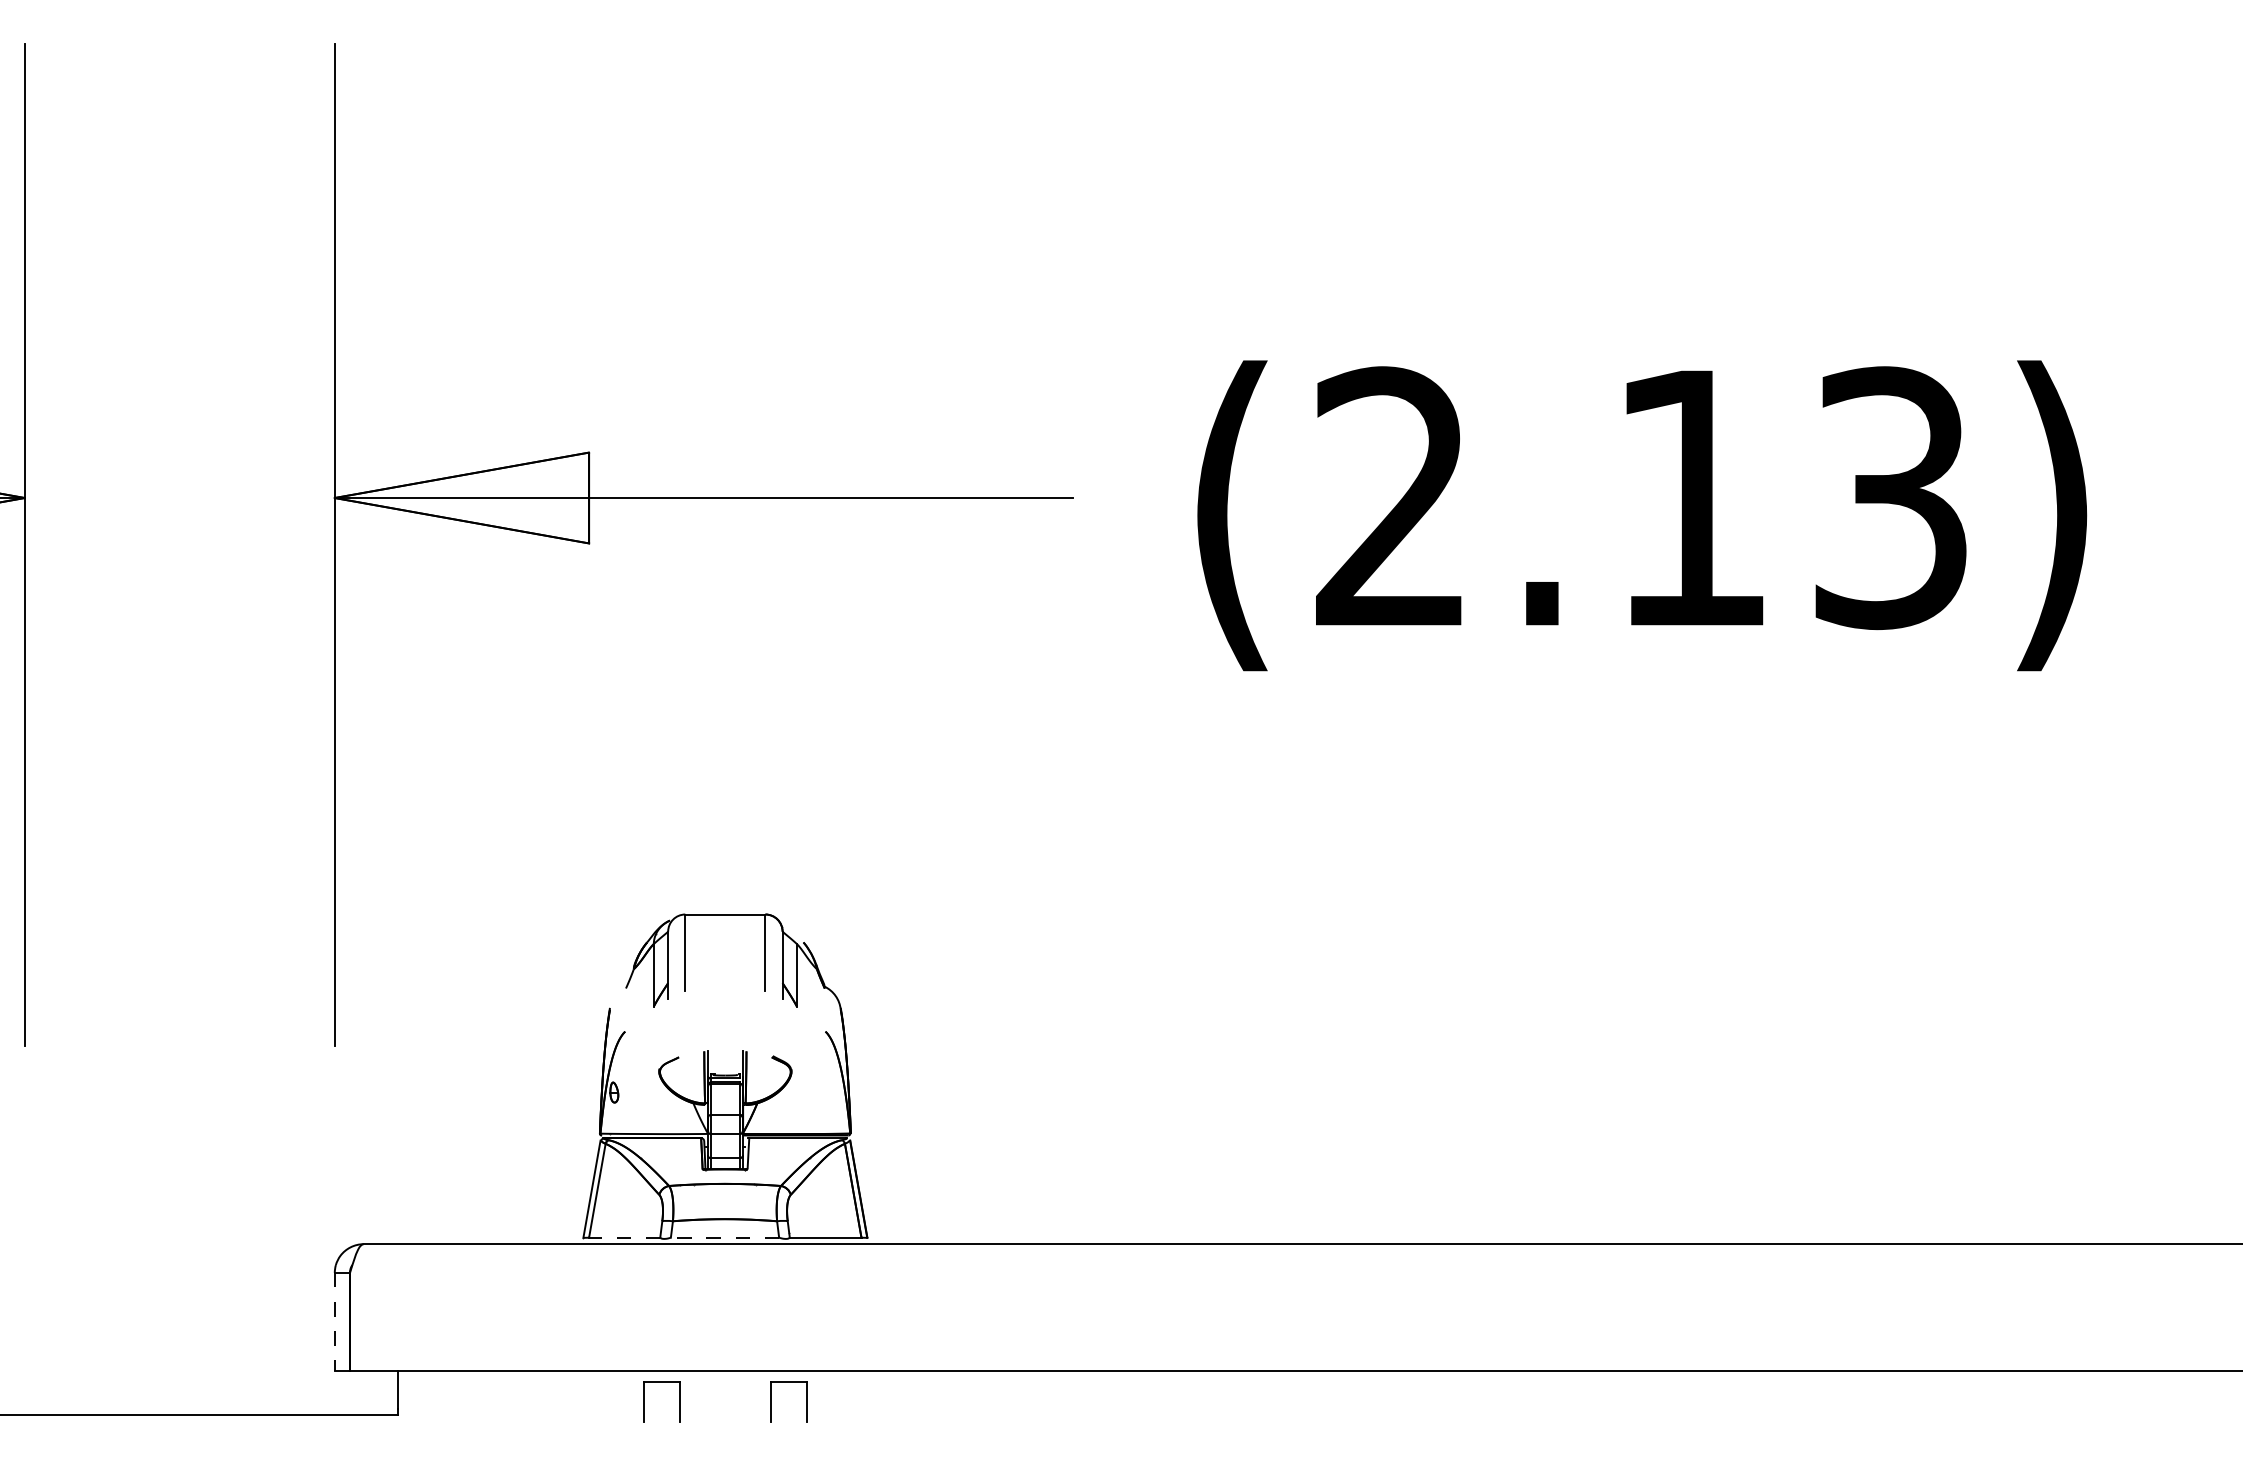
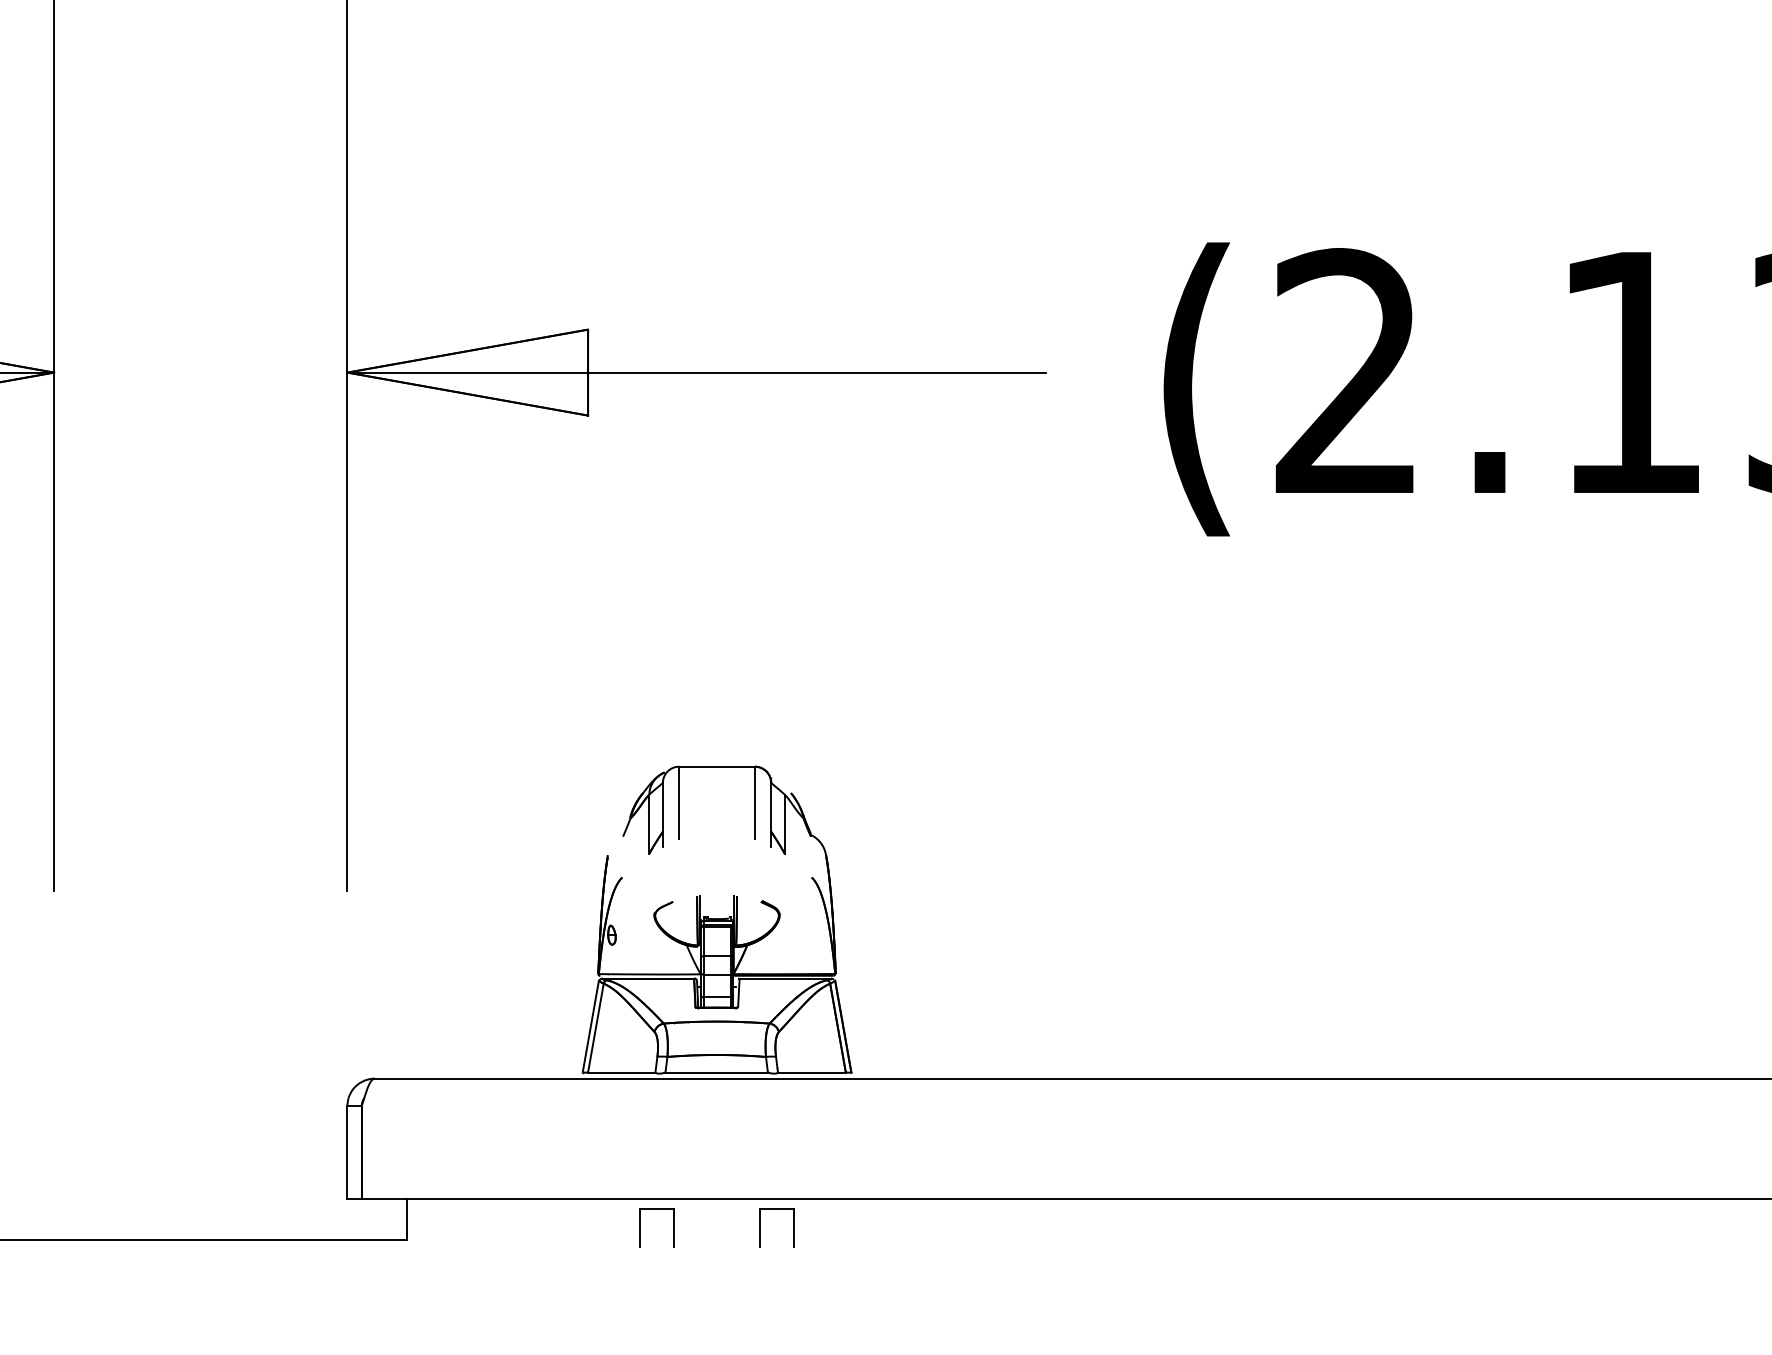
line: (624, 1237) -> (621, 1072), dashed -> solid
line: (724, 1237) -> (716, 1072), dashed -> solid
line: (334, 1322) -> (347, 1152), dashed -> solid

